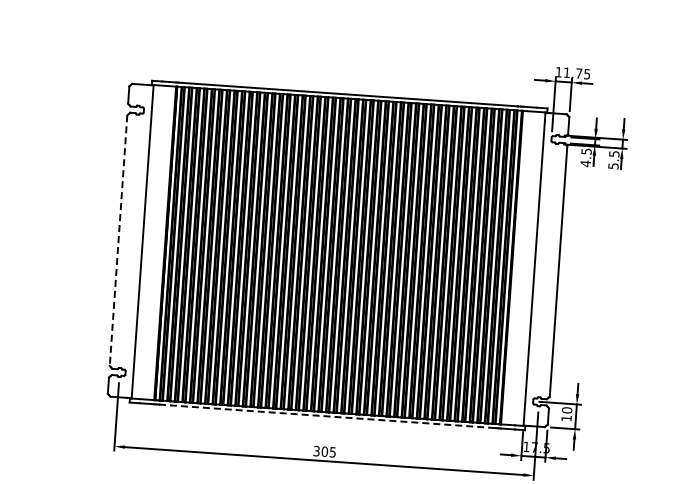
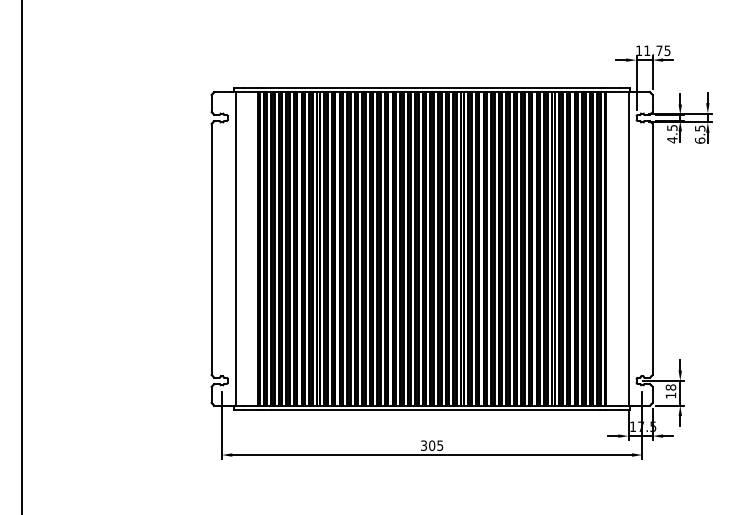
text: (612, 165) -> (699, 140), 5.5 -> 6.5
line: (118, 240) -> (211, 249), dashed -> solid
text: (566, 410) -> (670, 387), 10 -> 18
line: (326, 416) -> (431, 410), dashed -> solid

